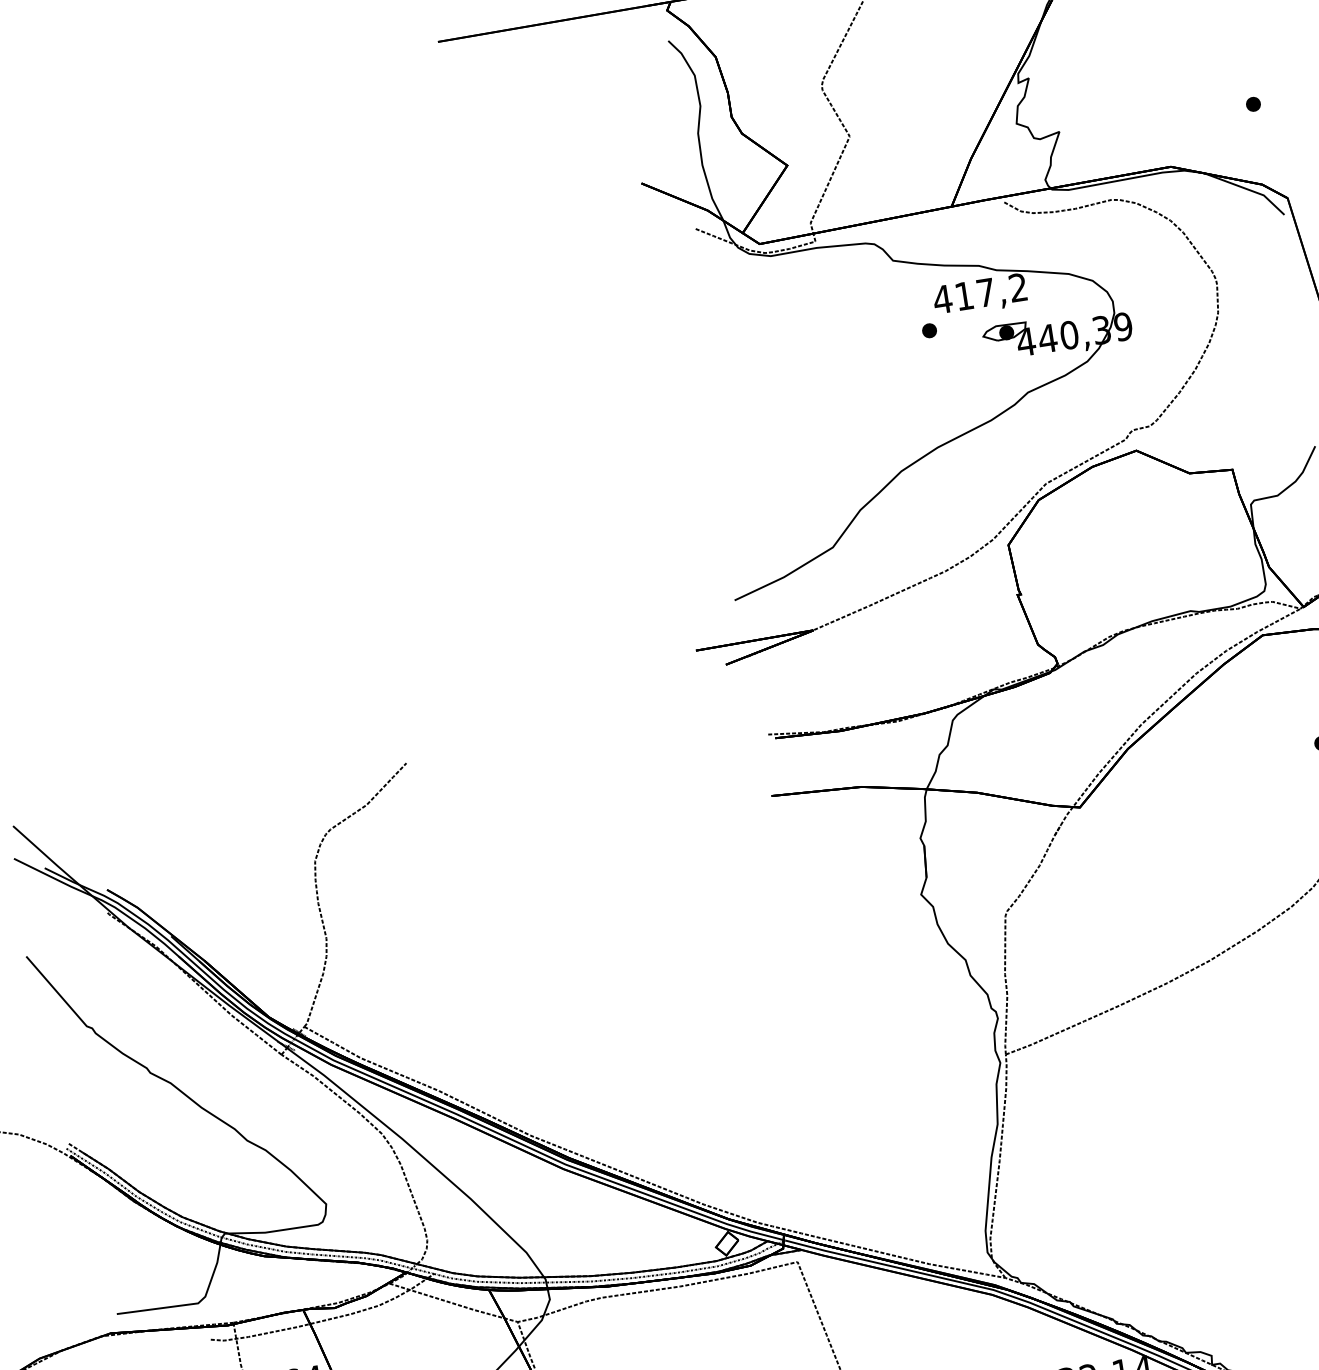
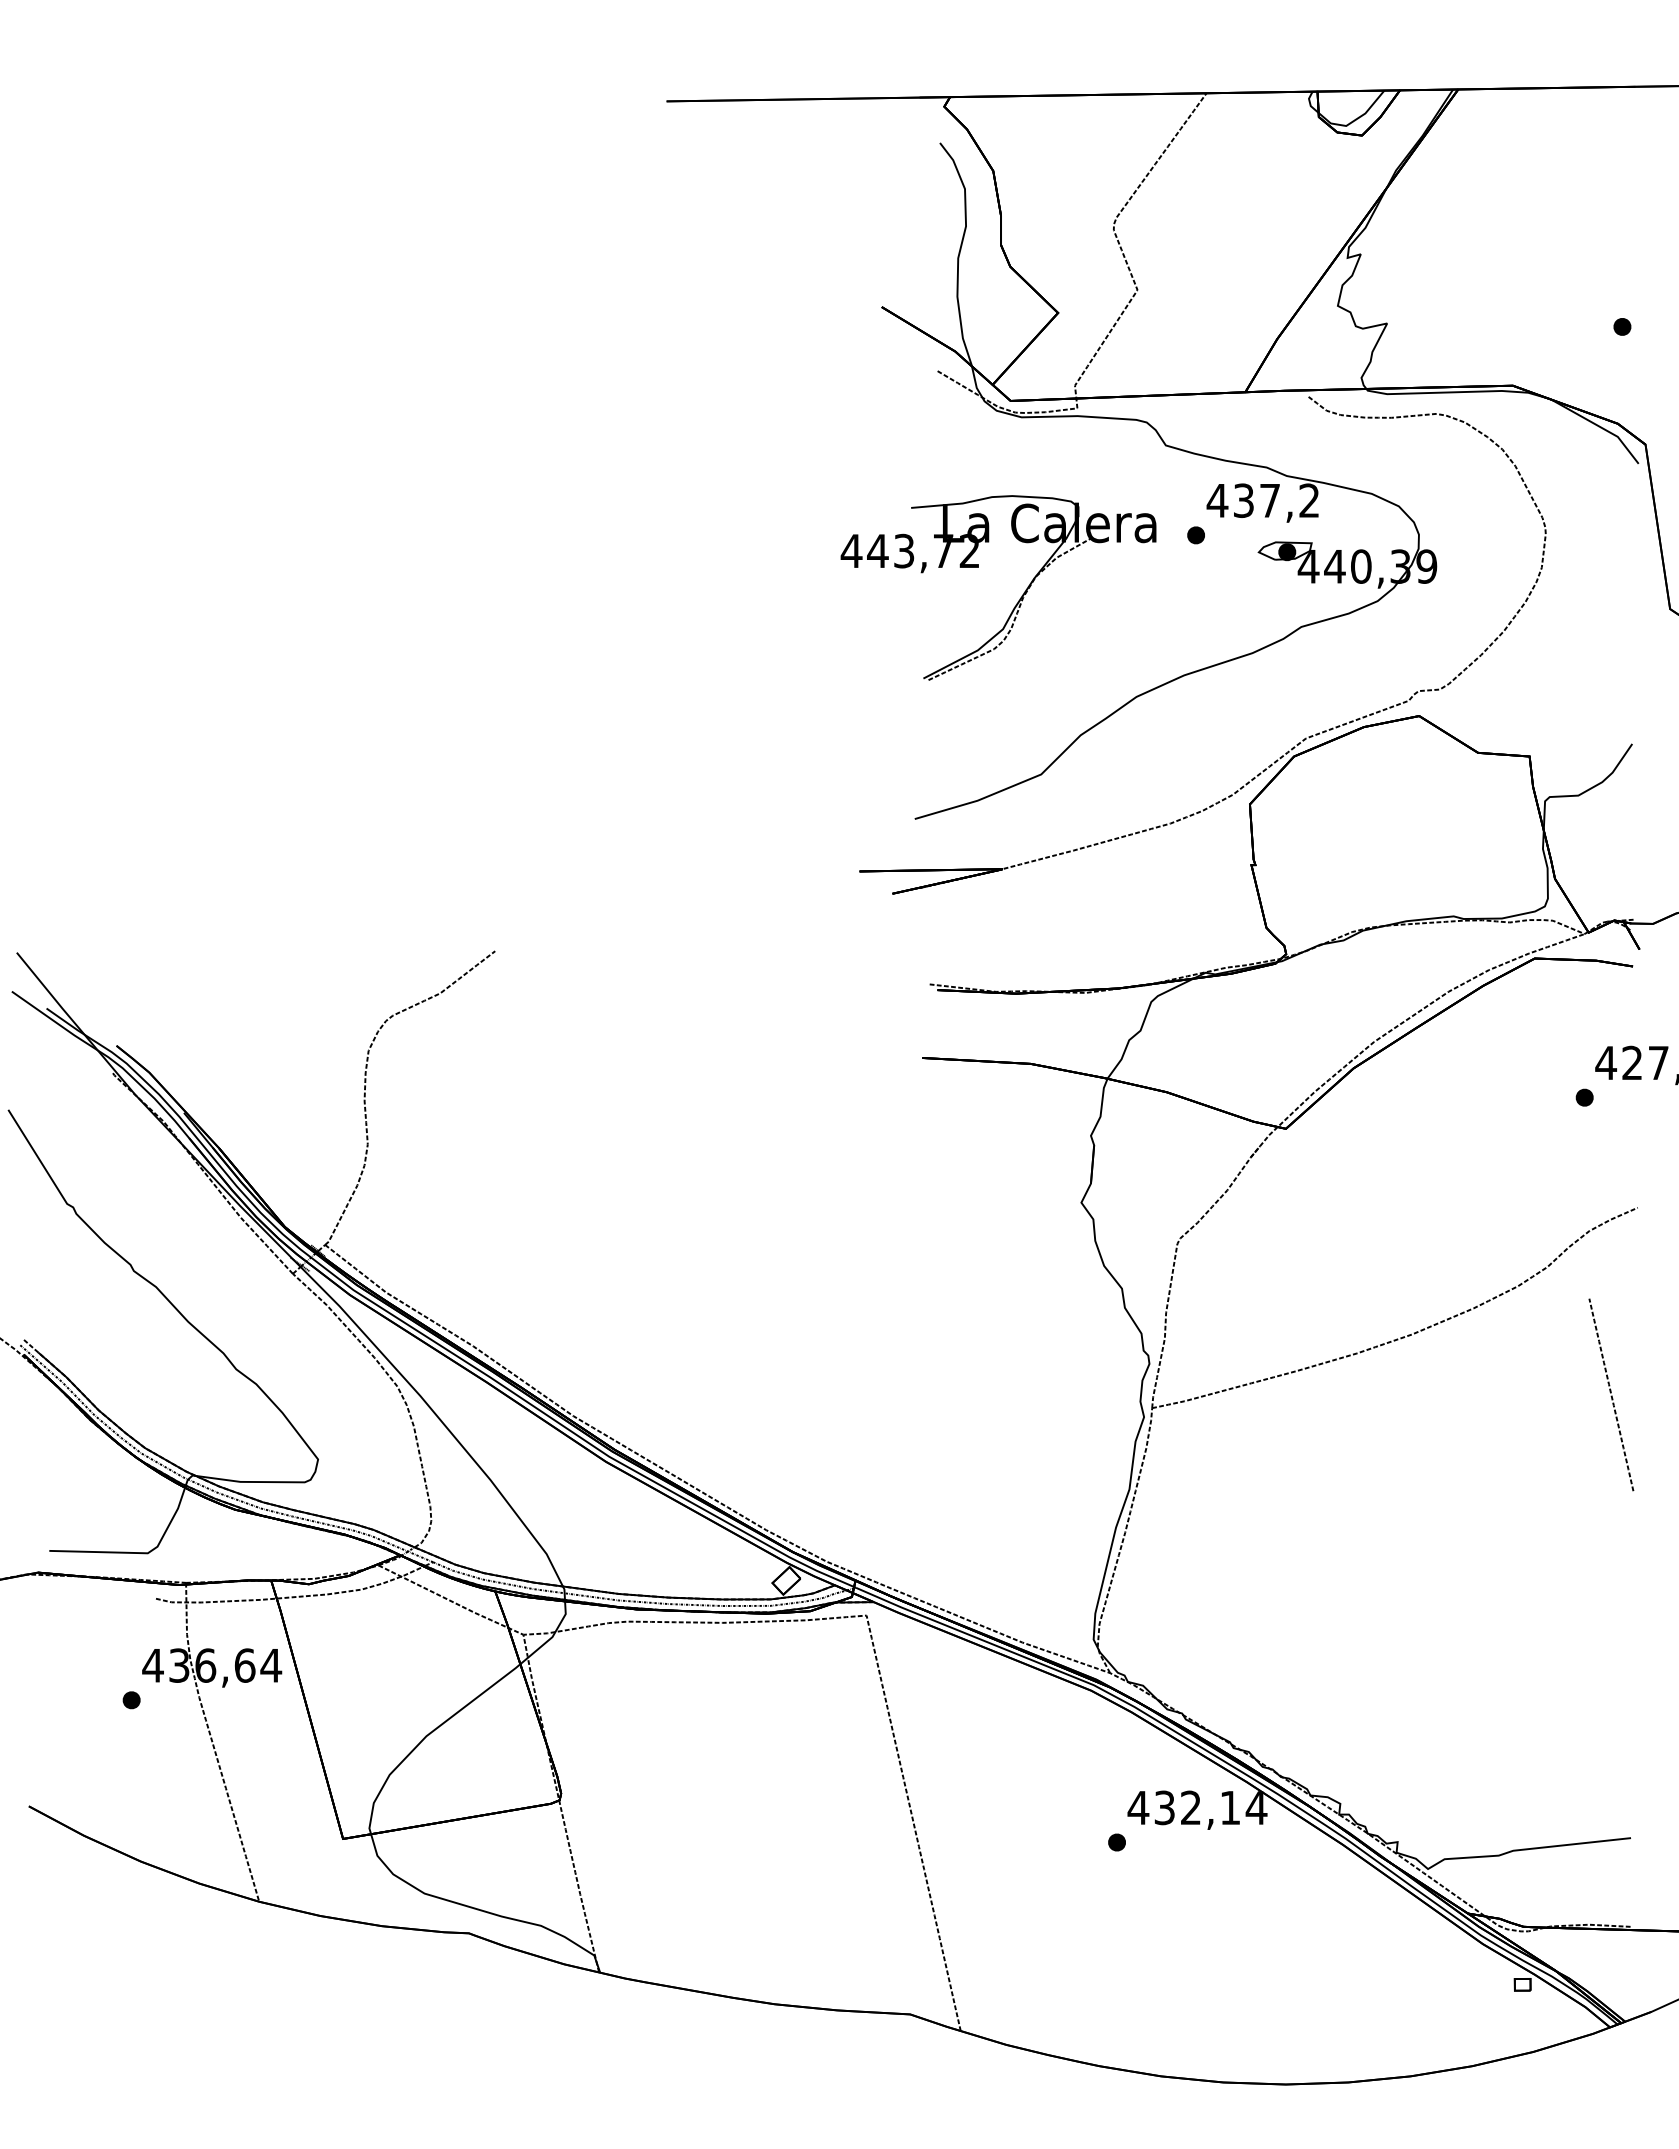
text: (964, 295) -> (1243, 500), 417,2 -> 437,2
part: (791, 407) -> (1018, 600), added

